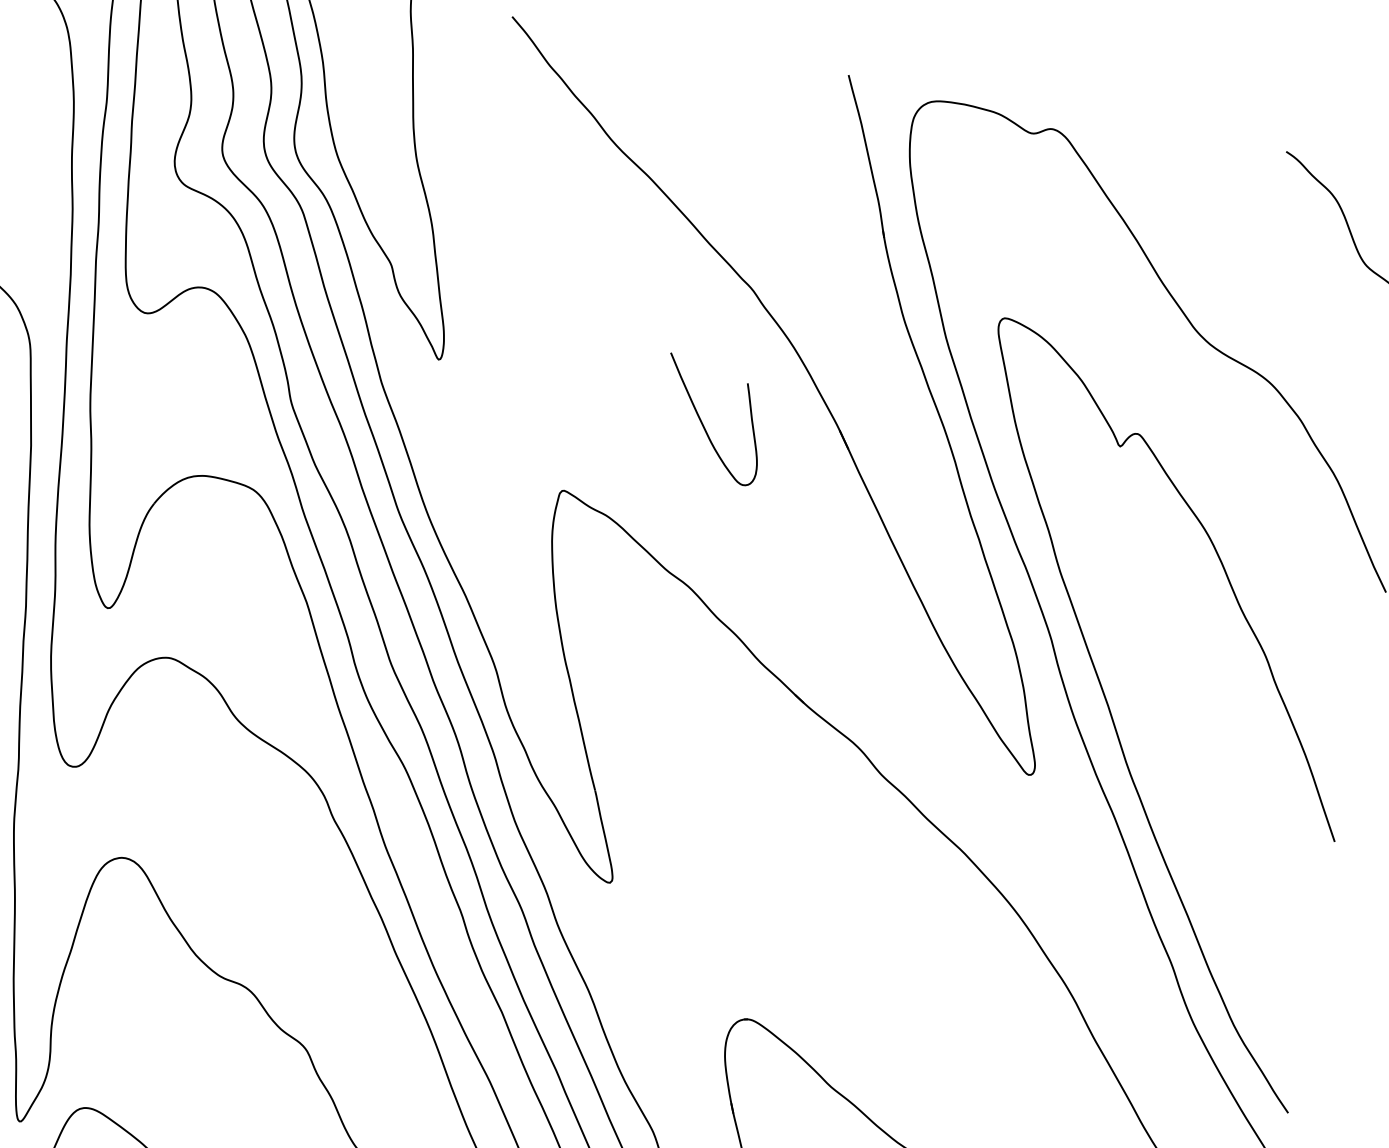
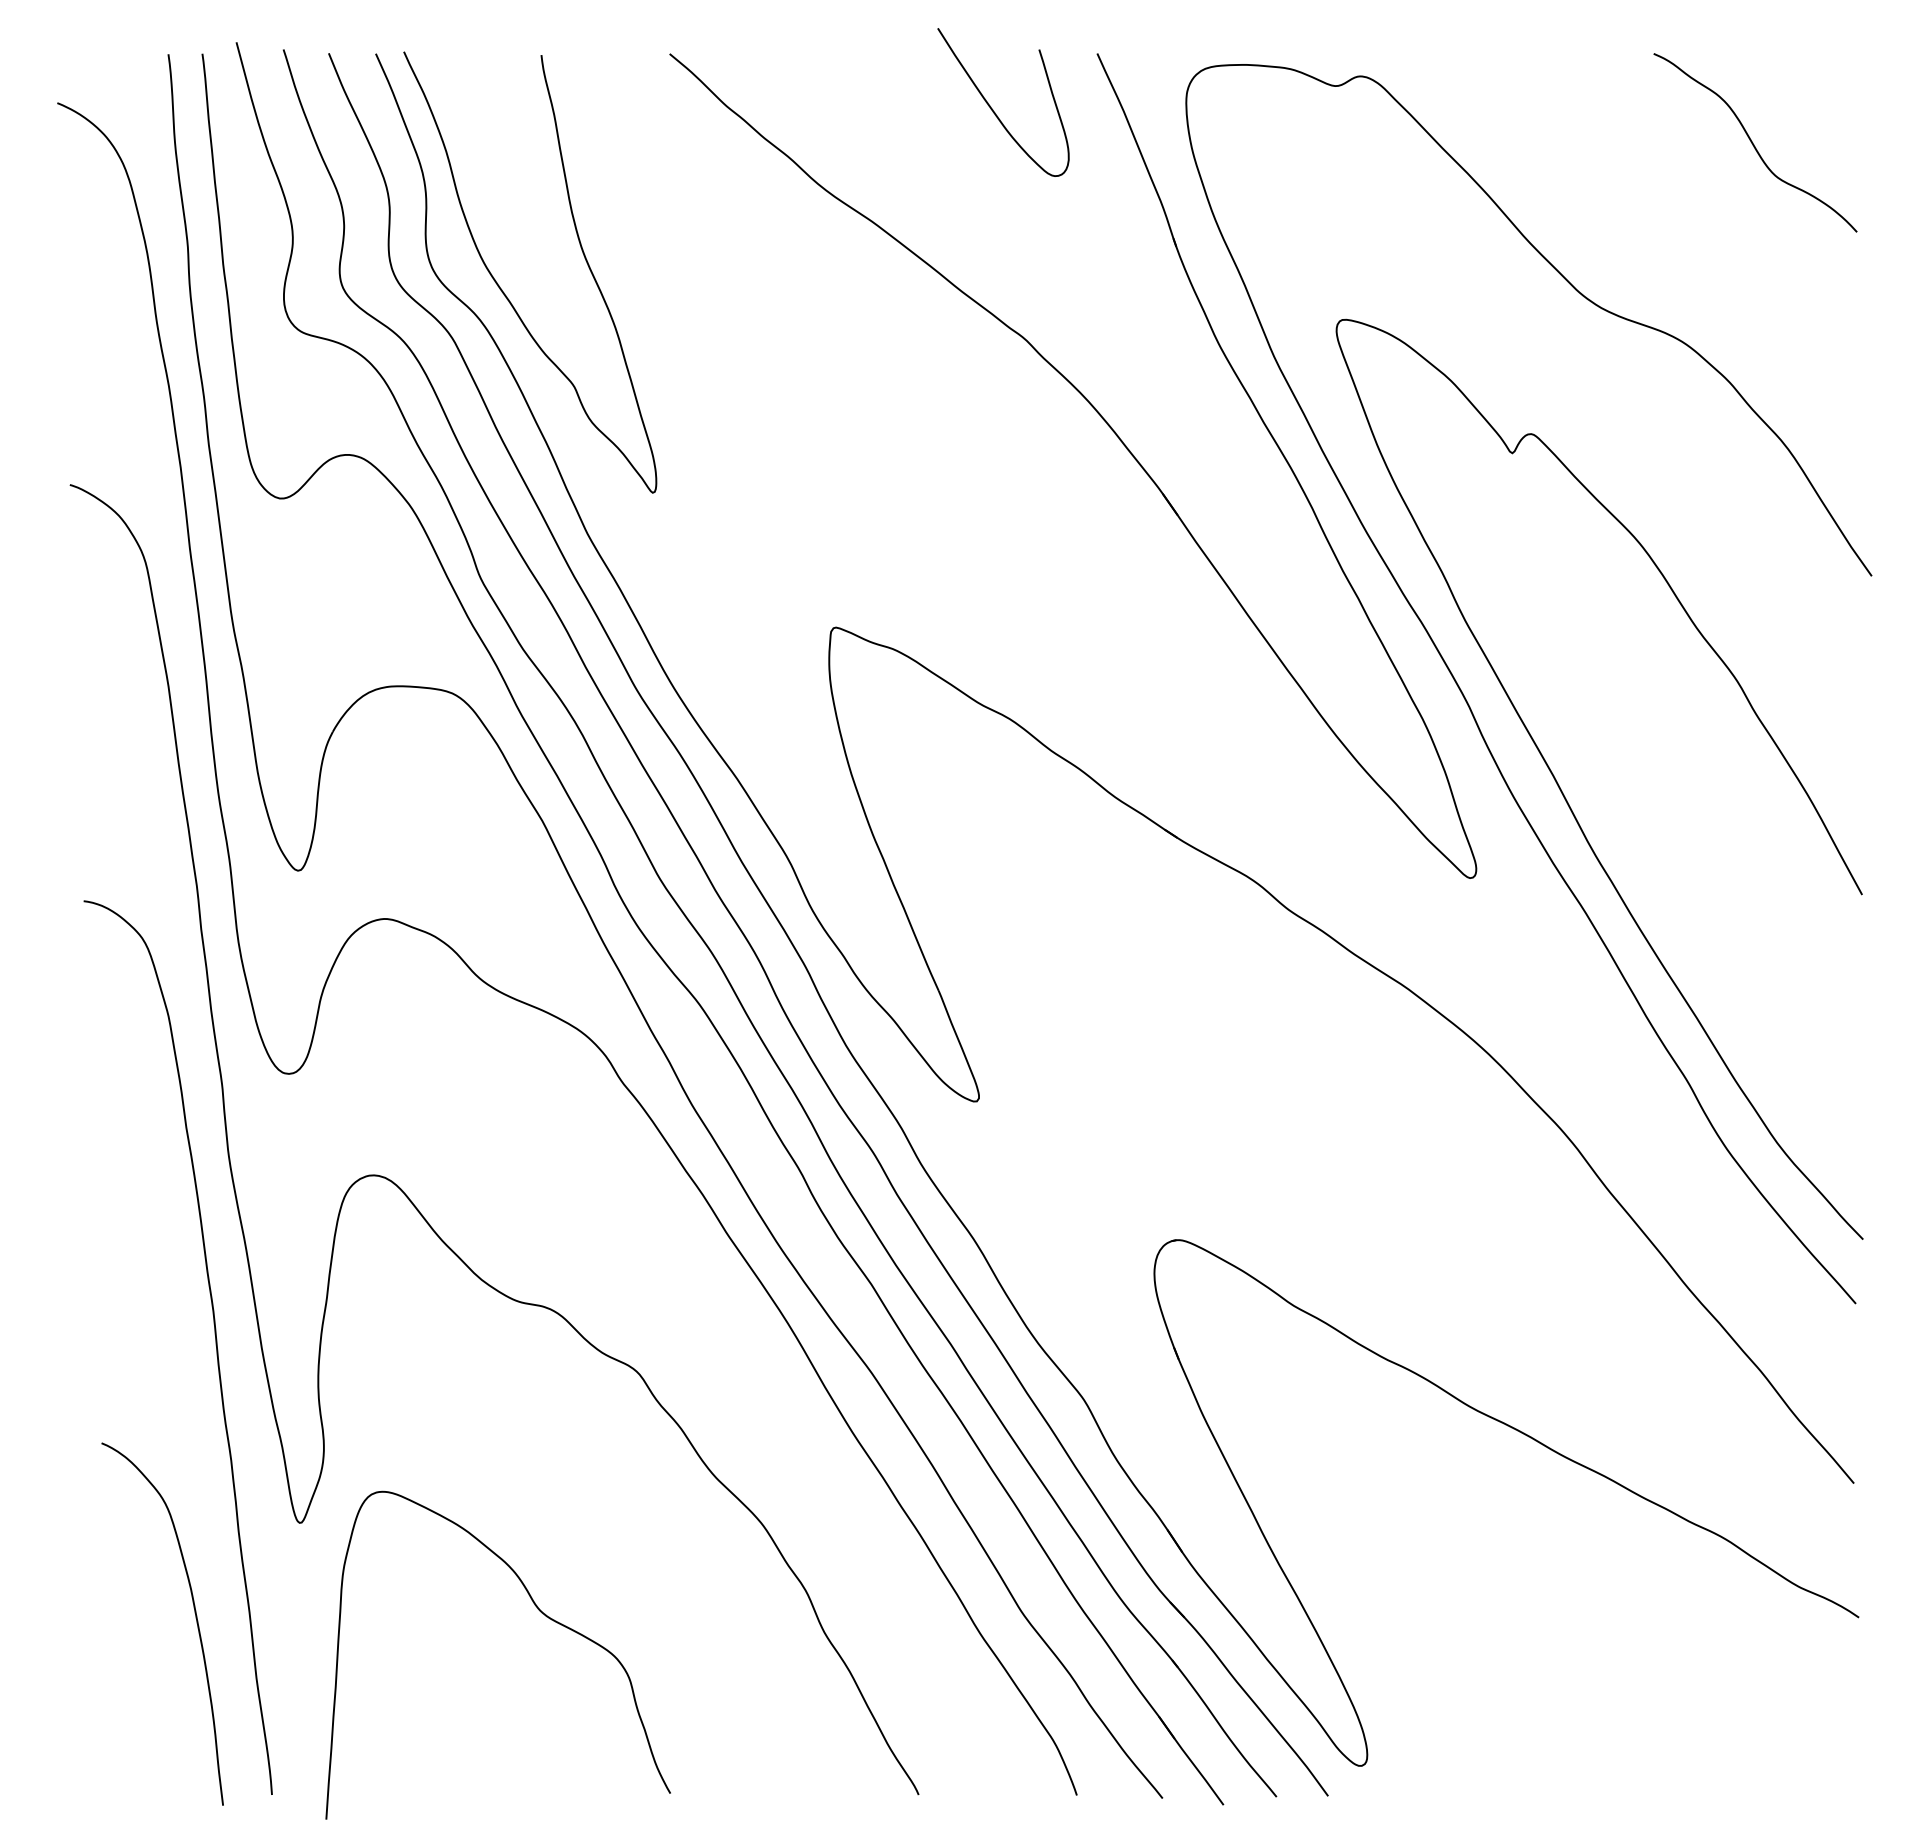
curve: (703, 424) -> (993, 109), moved

